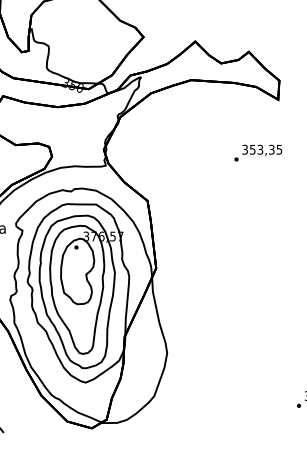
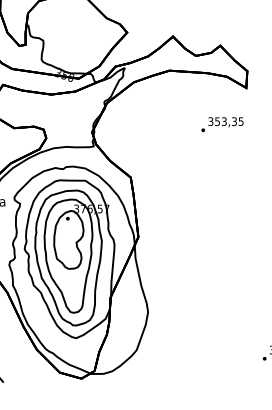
text: (258, 152) -> (222, 124), moved

